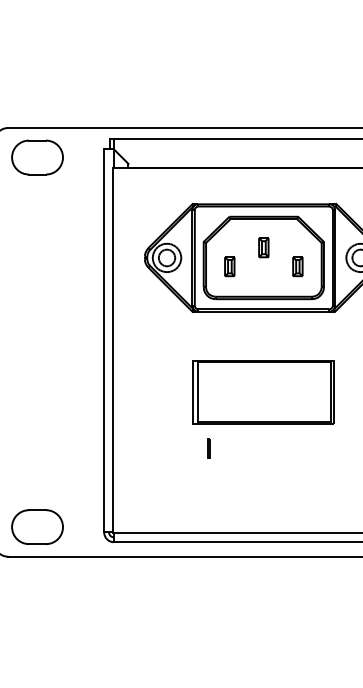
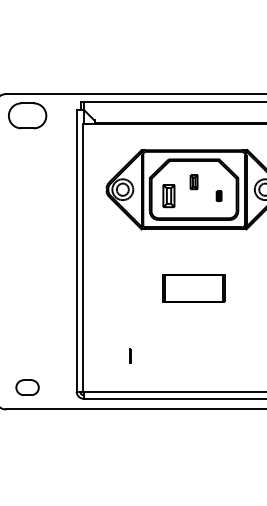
part: (229, 266) -> (168, 195), size x1.6
part: (297, 266) -> (218, 195), size x0.7
part: (263, 392) -> (193, 288), size x0.6
line: (208, 448) -> (129, 356), moved
part: (37, 526) -> (27, 387), size x0.6

